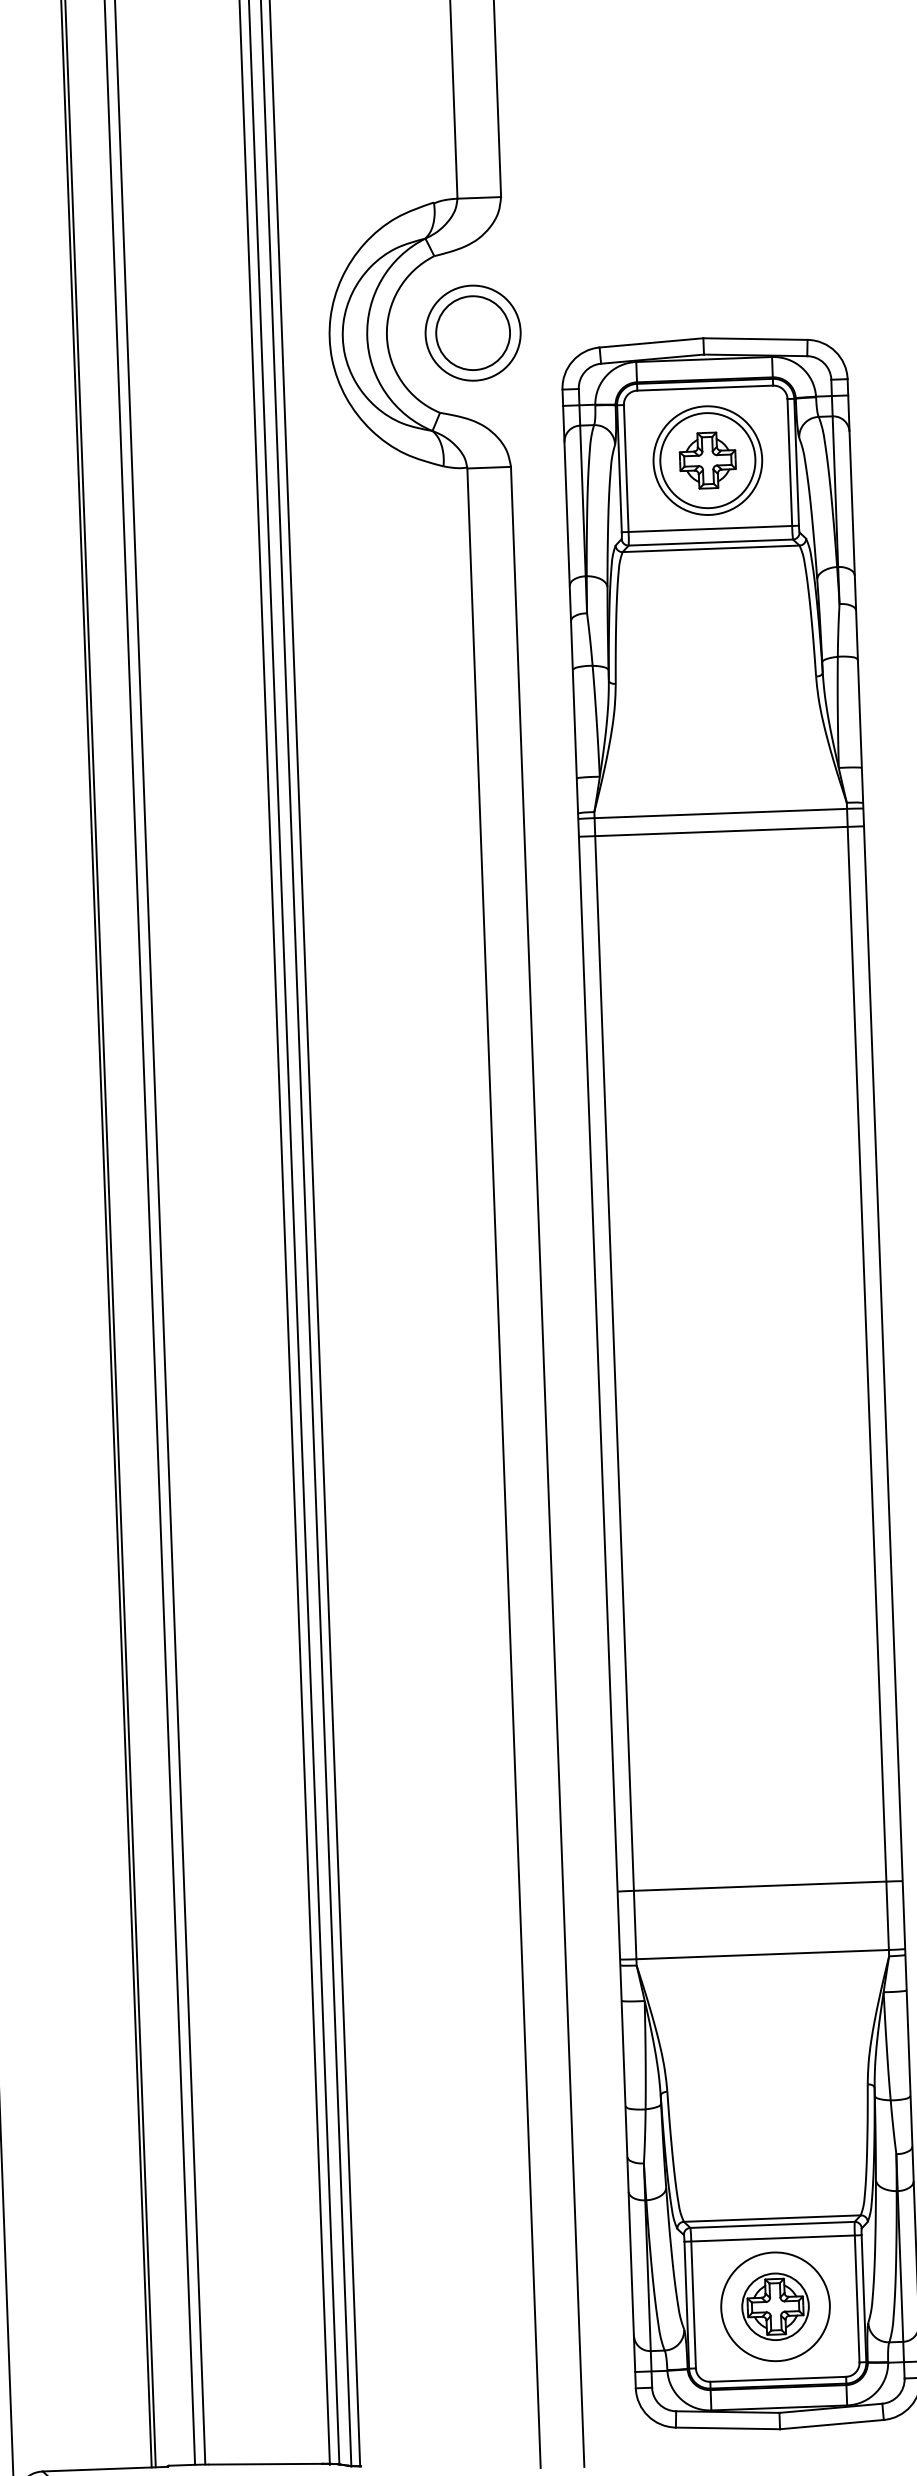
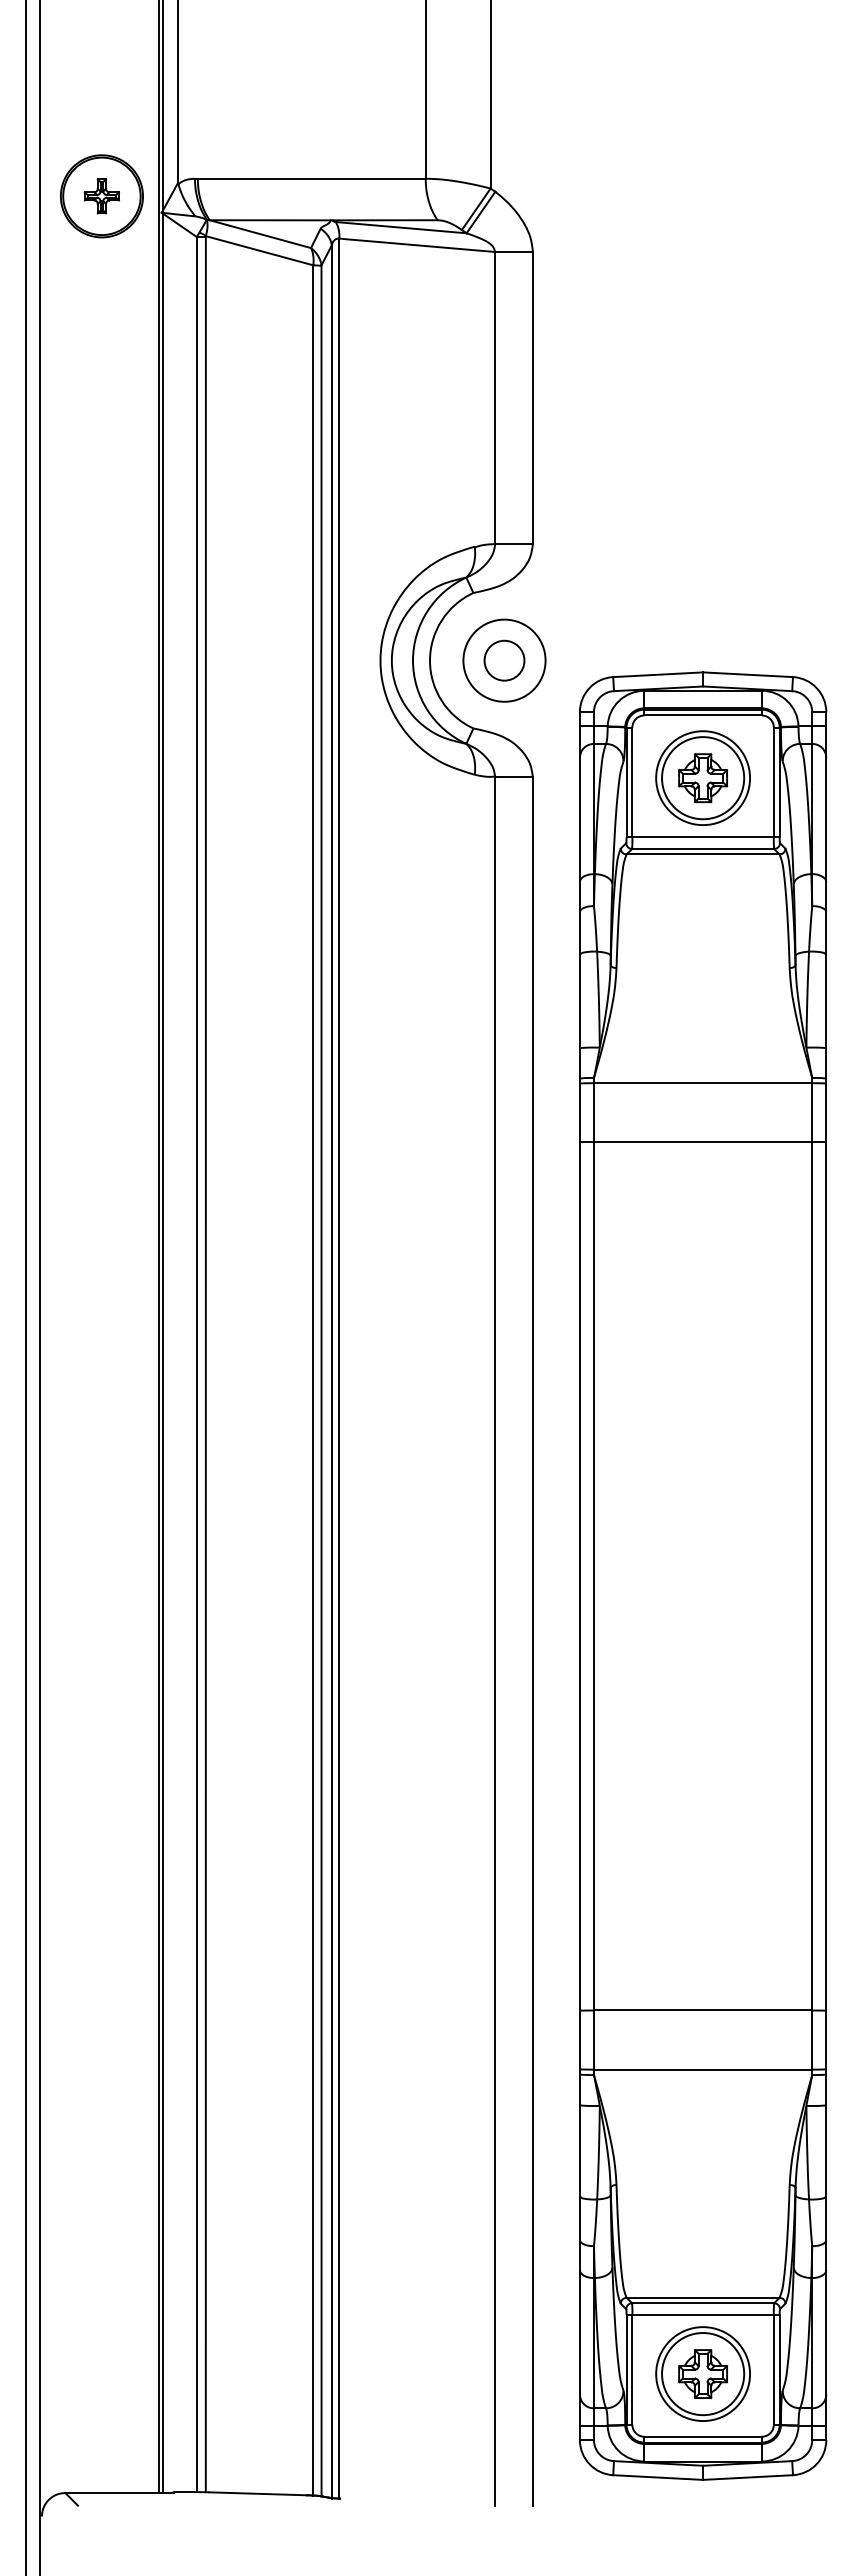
circle: (473, 332) -> (504, 660), size x0.62
line: (720, 831) -> (702, 1141), moved
circle: (776, 2307) -> (703, 2374), size x1.43

